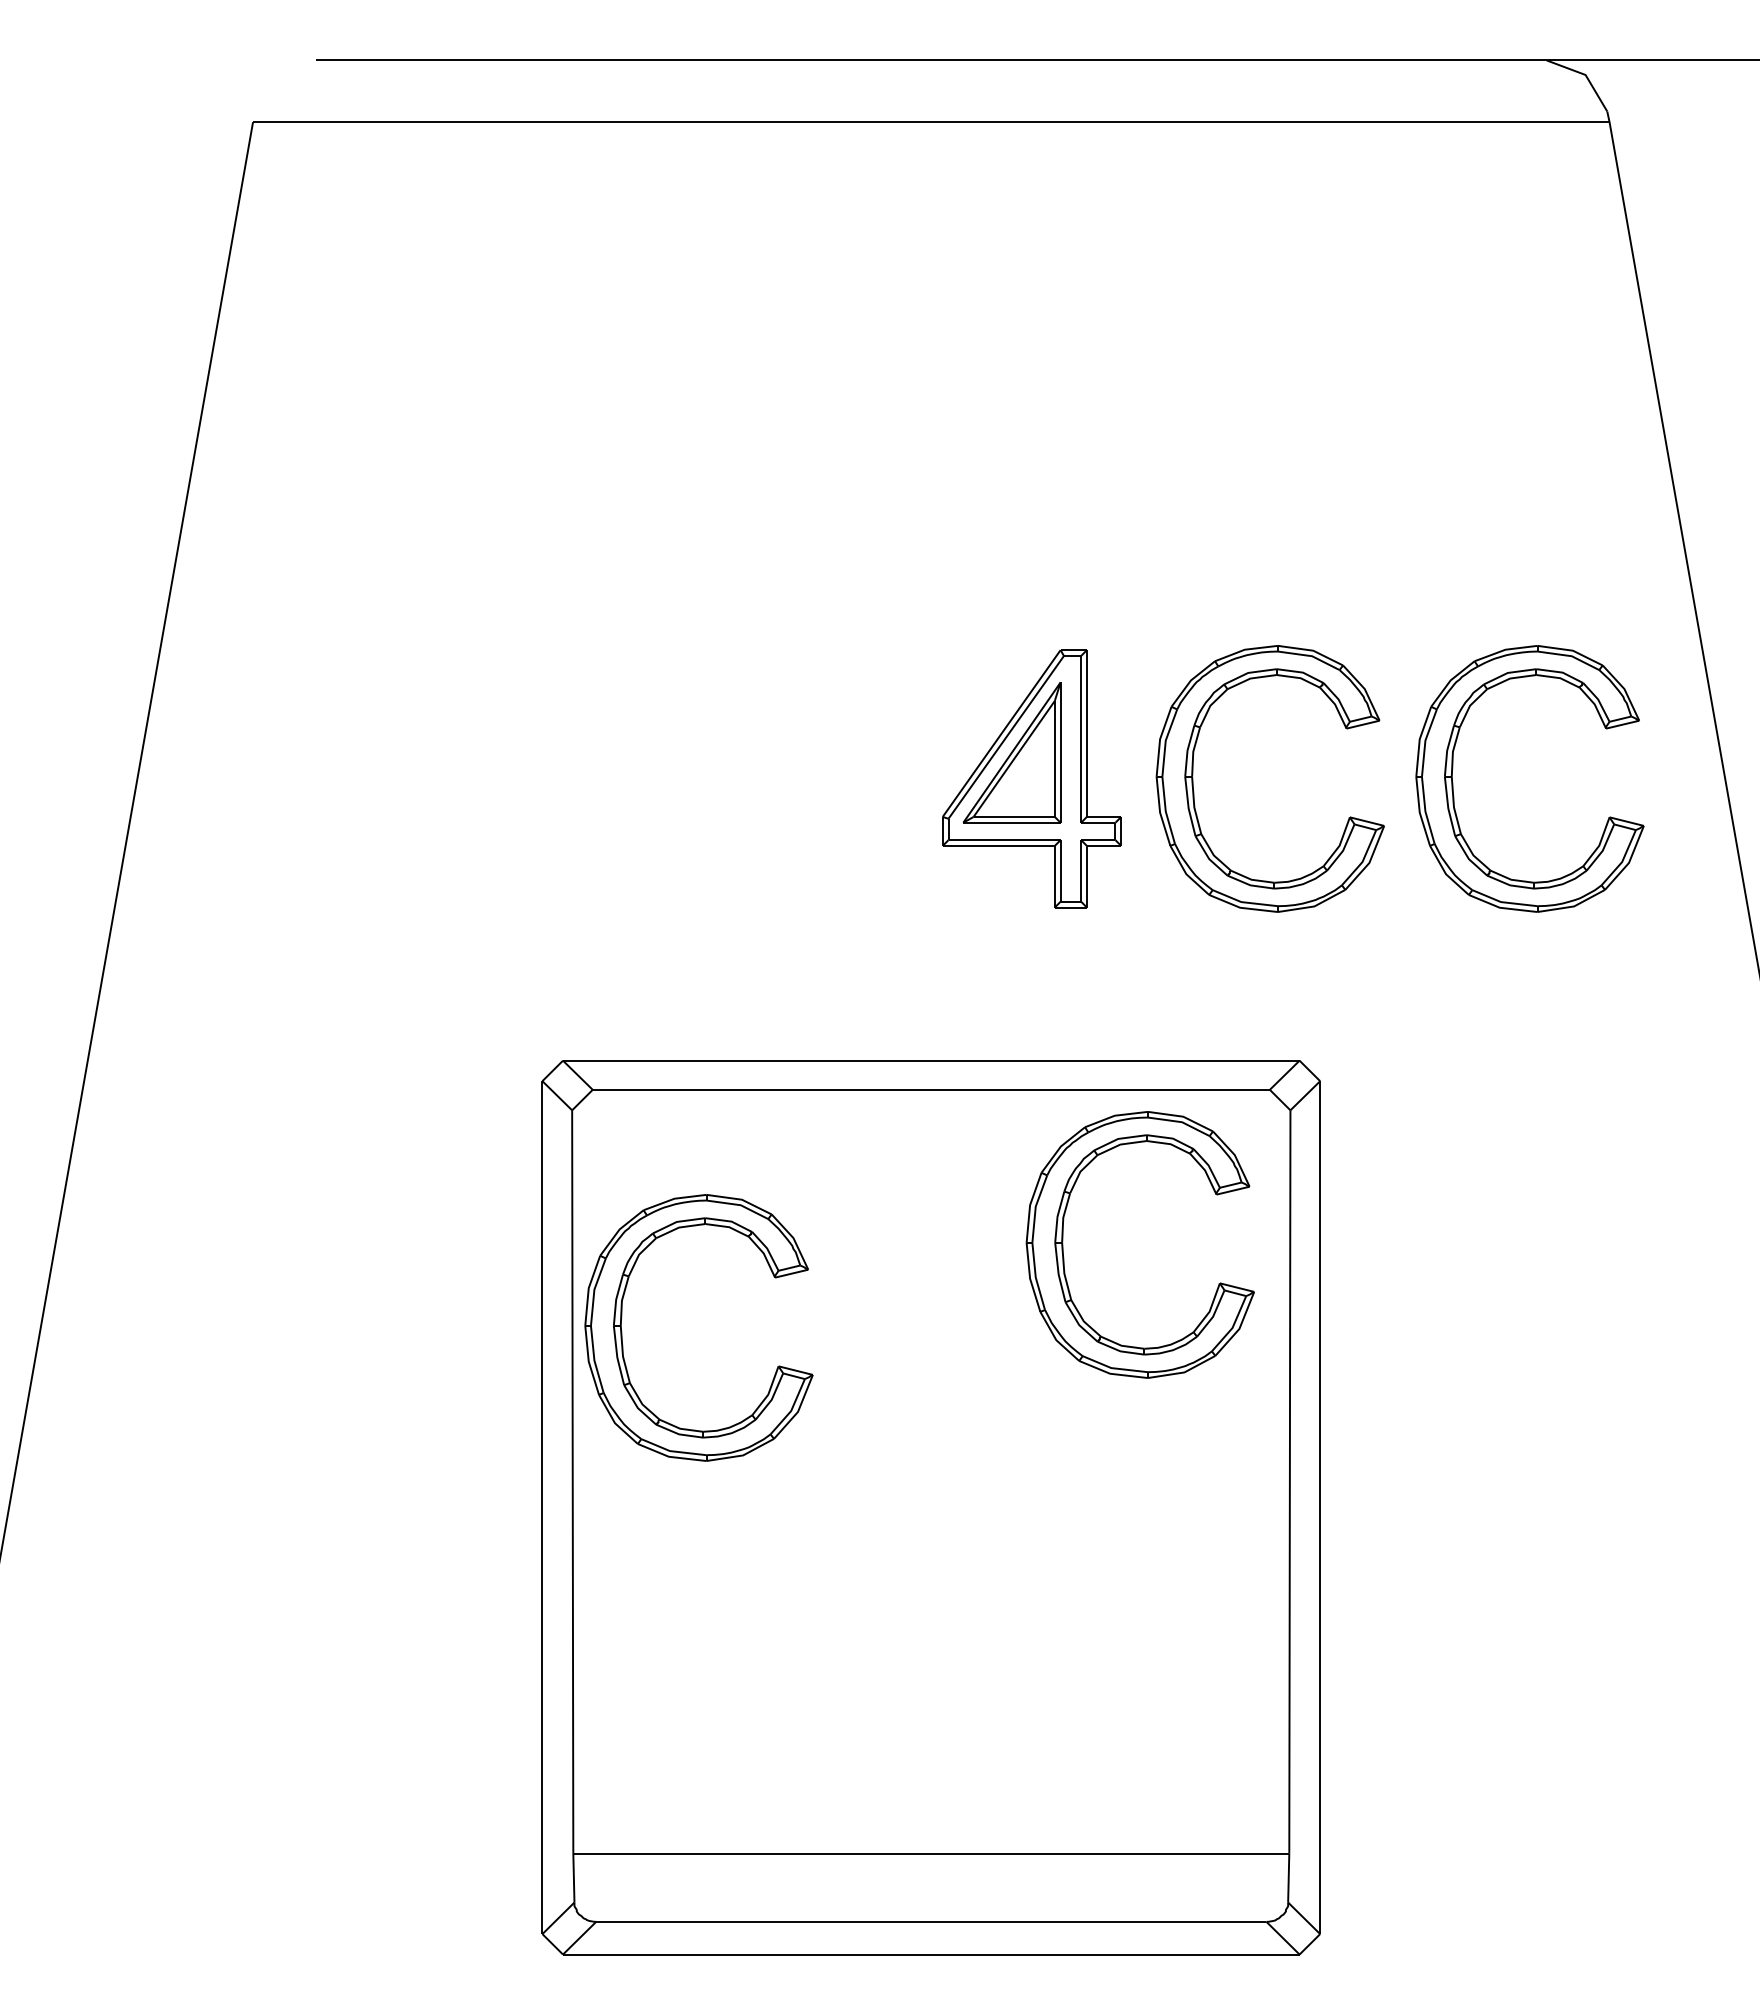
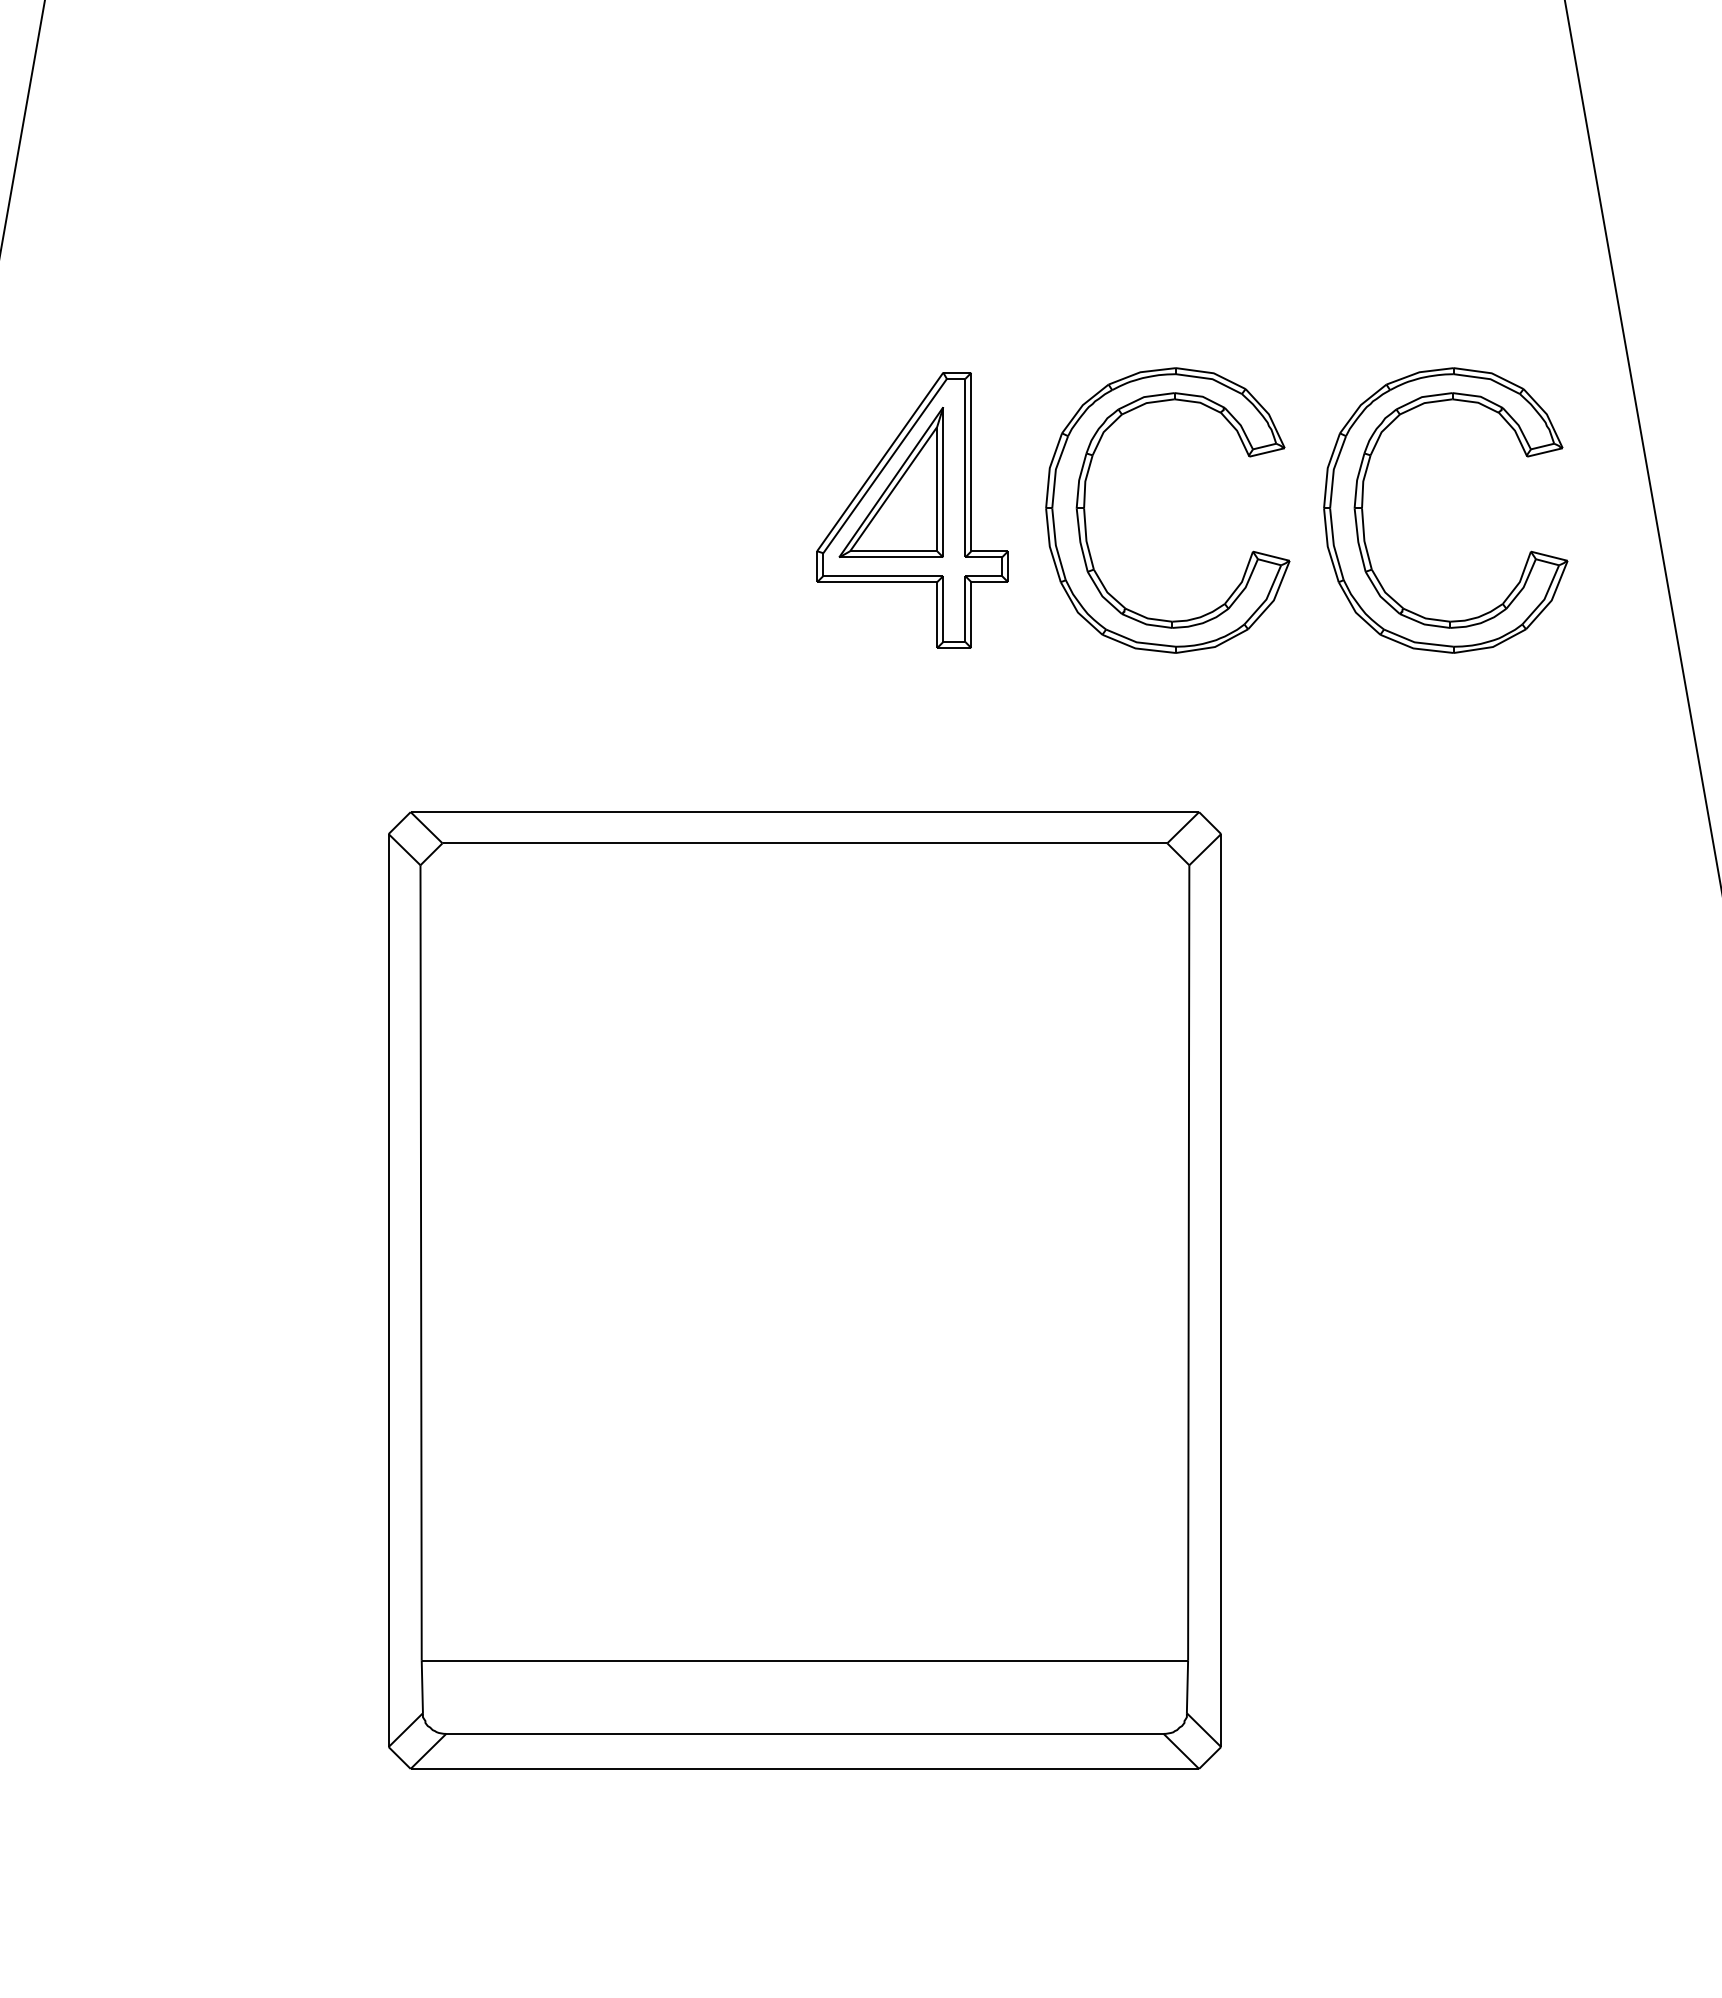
part: (1063, 1244) -> (946, 1008), removed
part: (622, 1331) -> (474, 1102), removed

